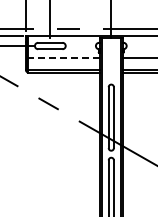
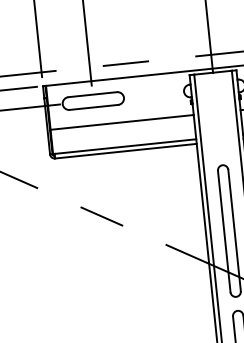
line: (63, 58) -> (122, 123), dashed -> solid

